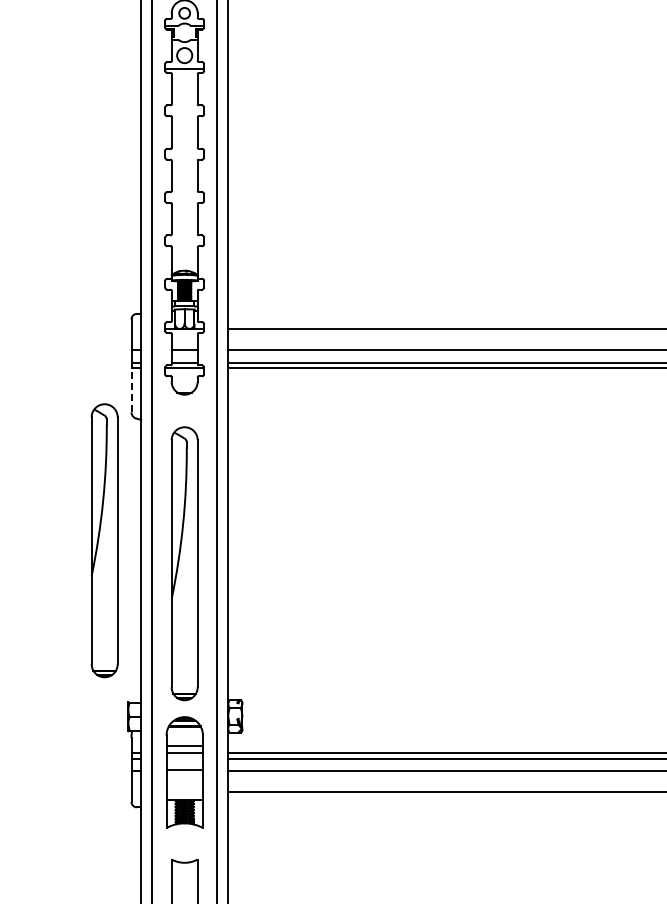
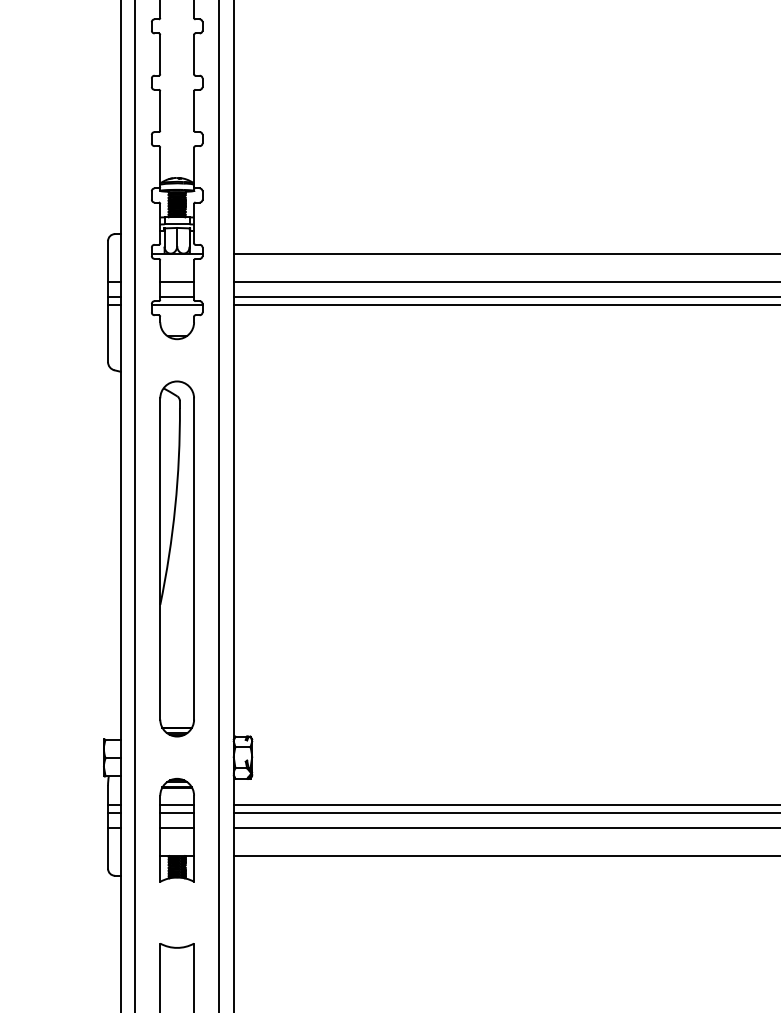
line: (131, 389) -> (108, 332), dashed -> solid
part: (104, 540) -> (72, 528), removed
part: (184, 771) -> (176, 829), size x0.71

